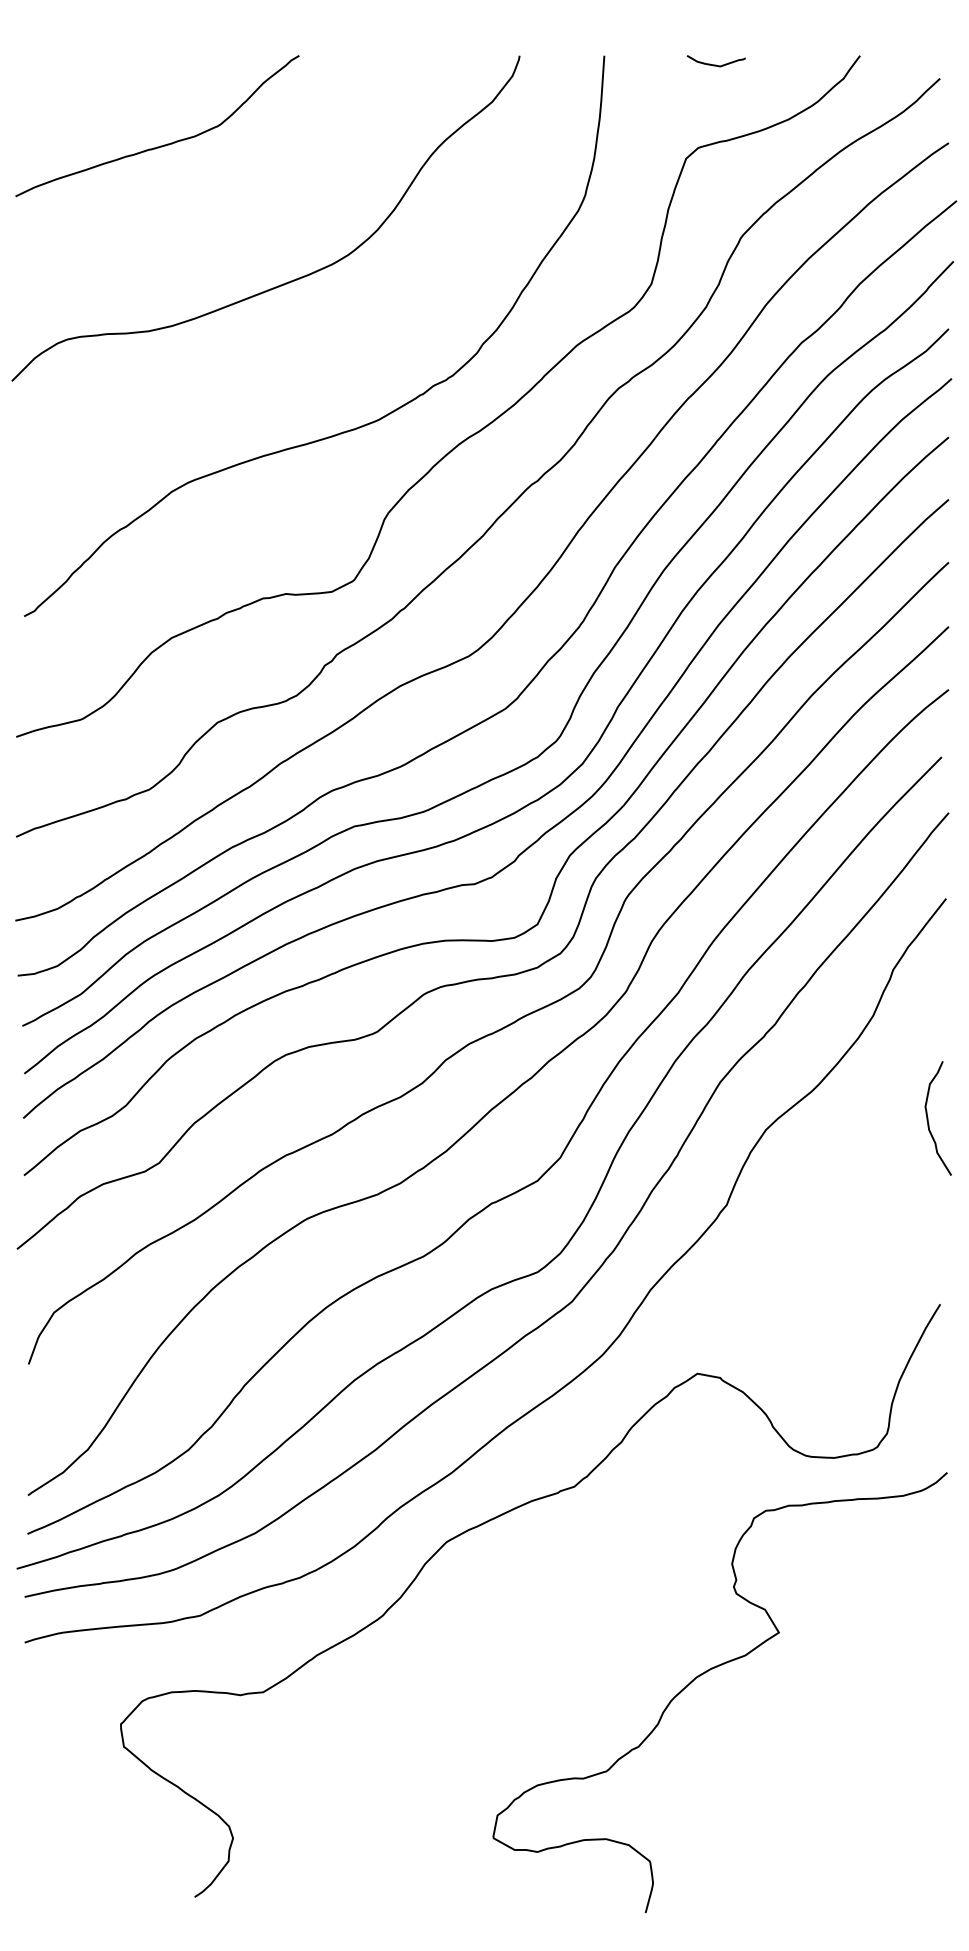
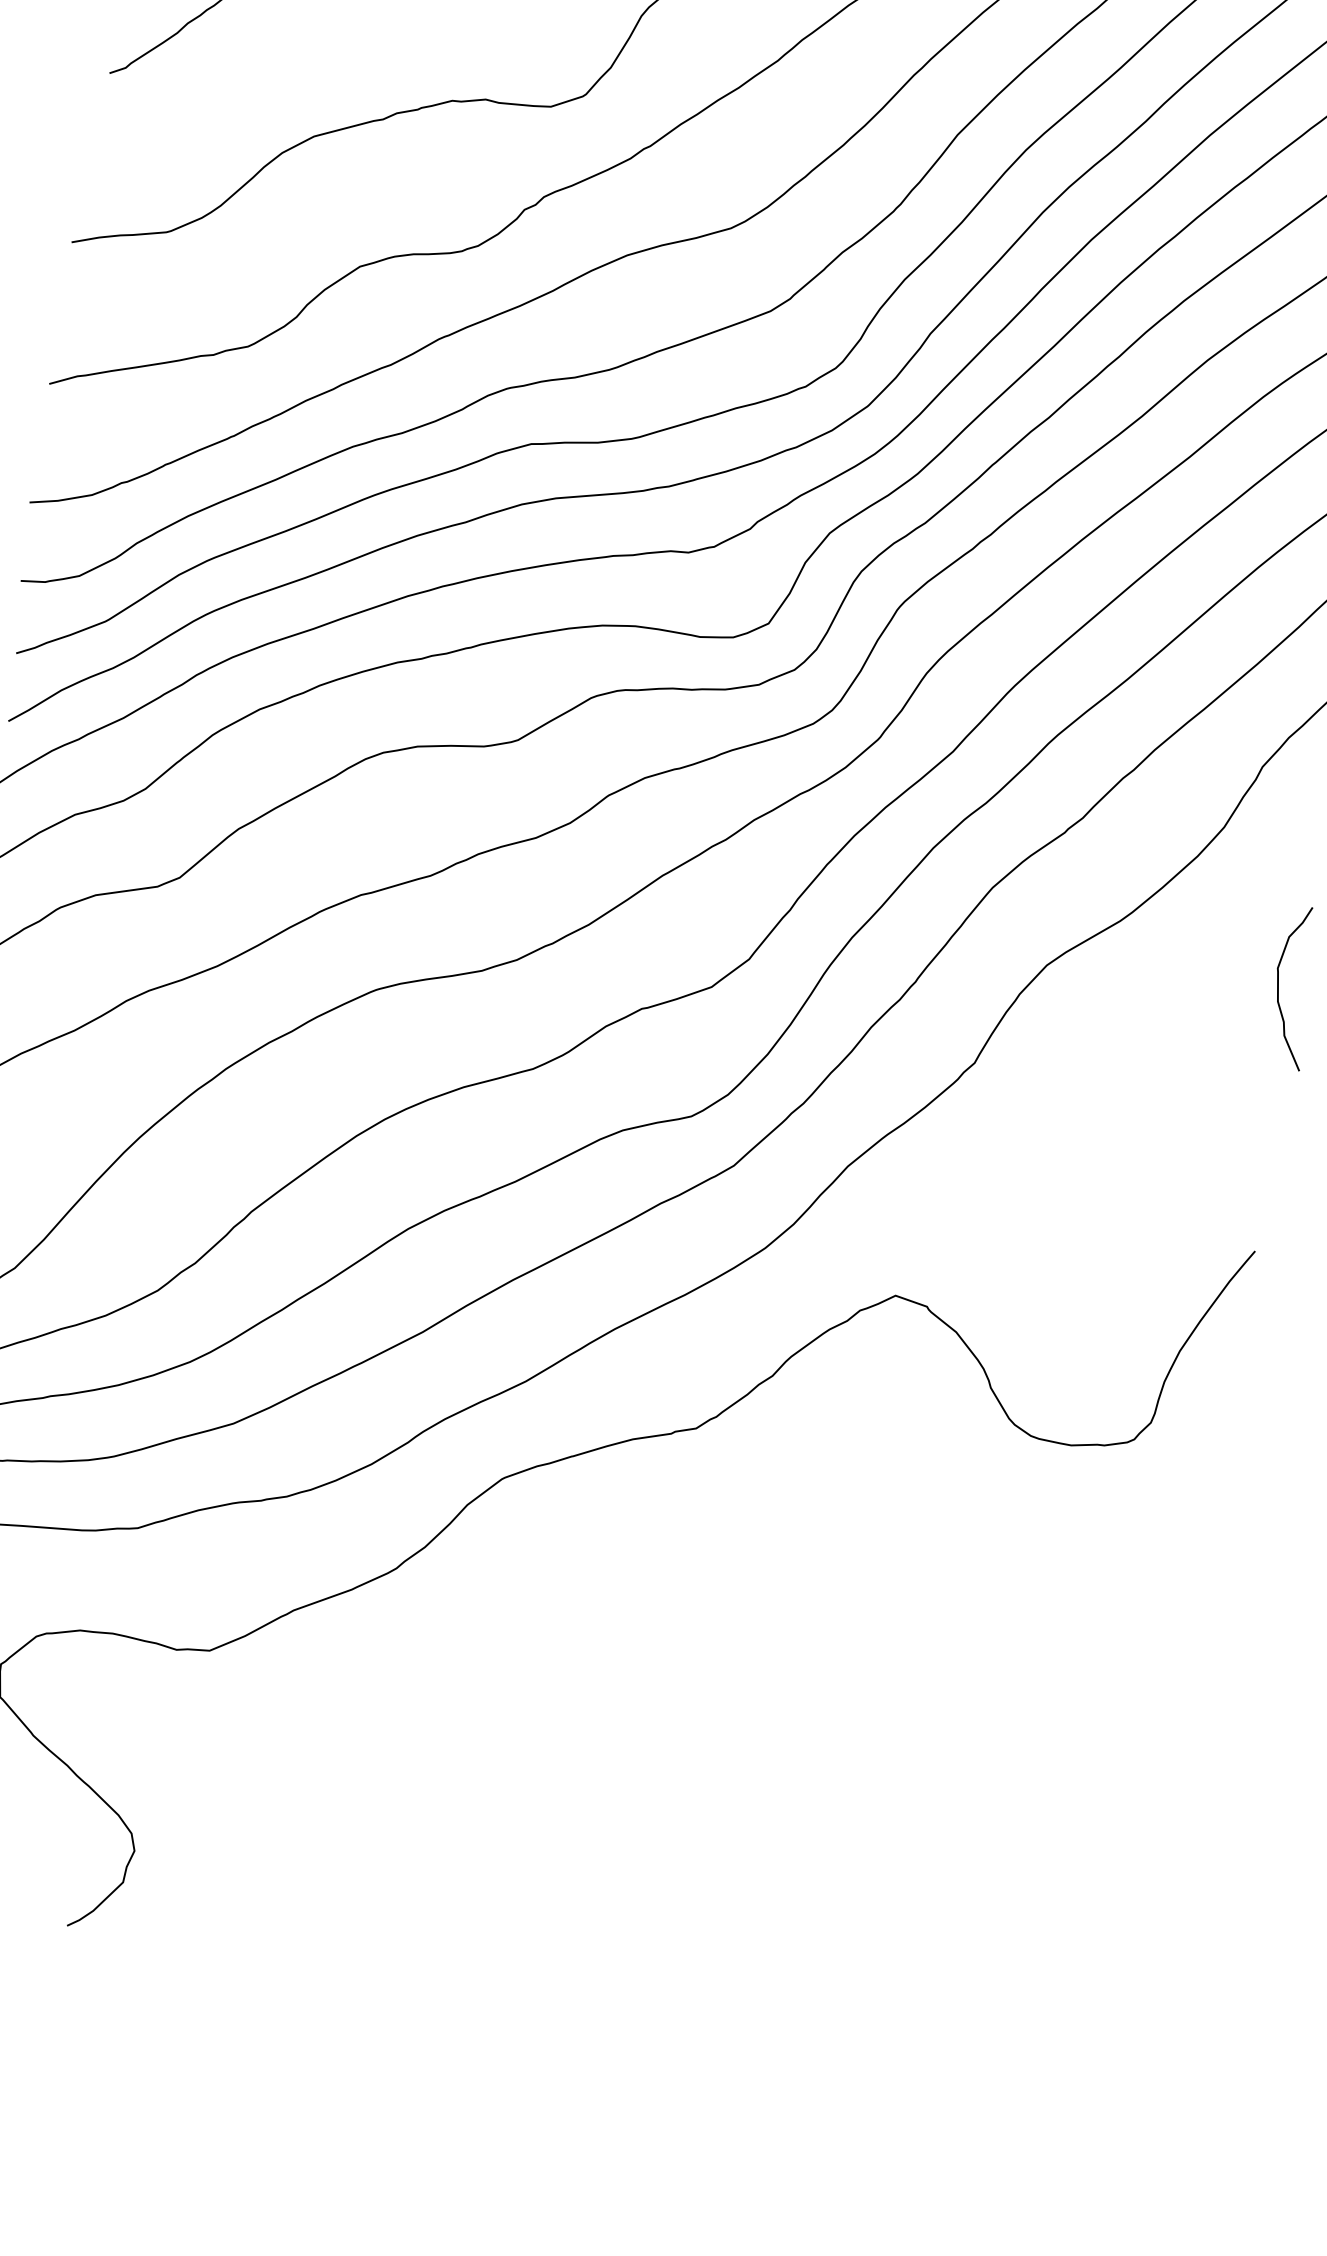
curve: (707, 1672) -> (843, 1721), removed

